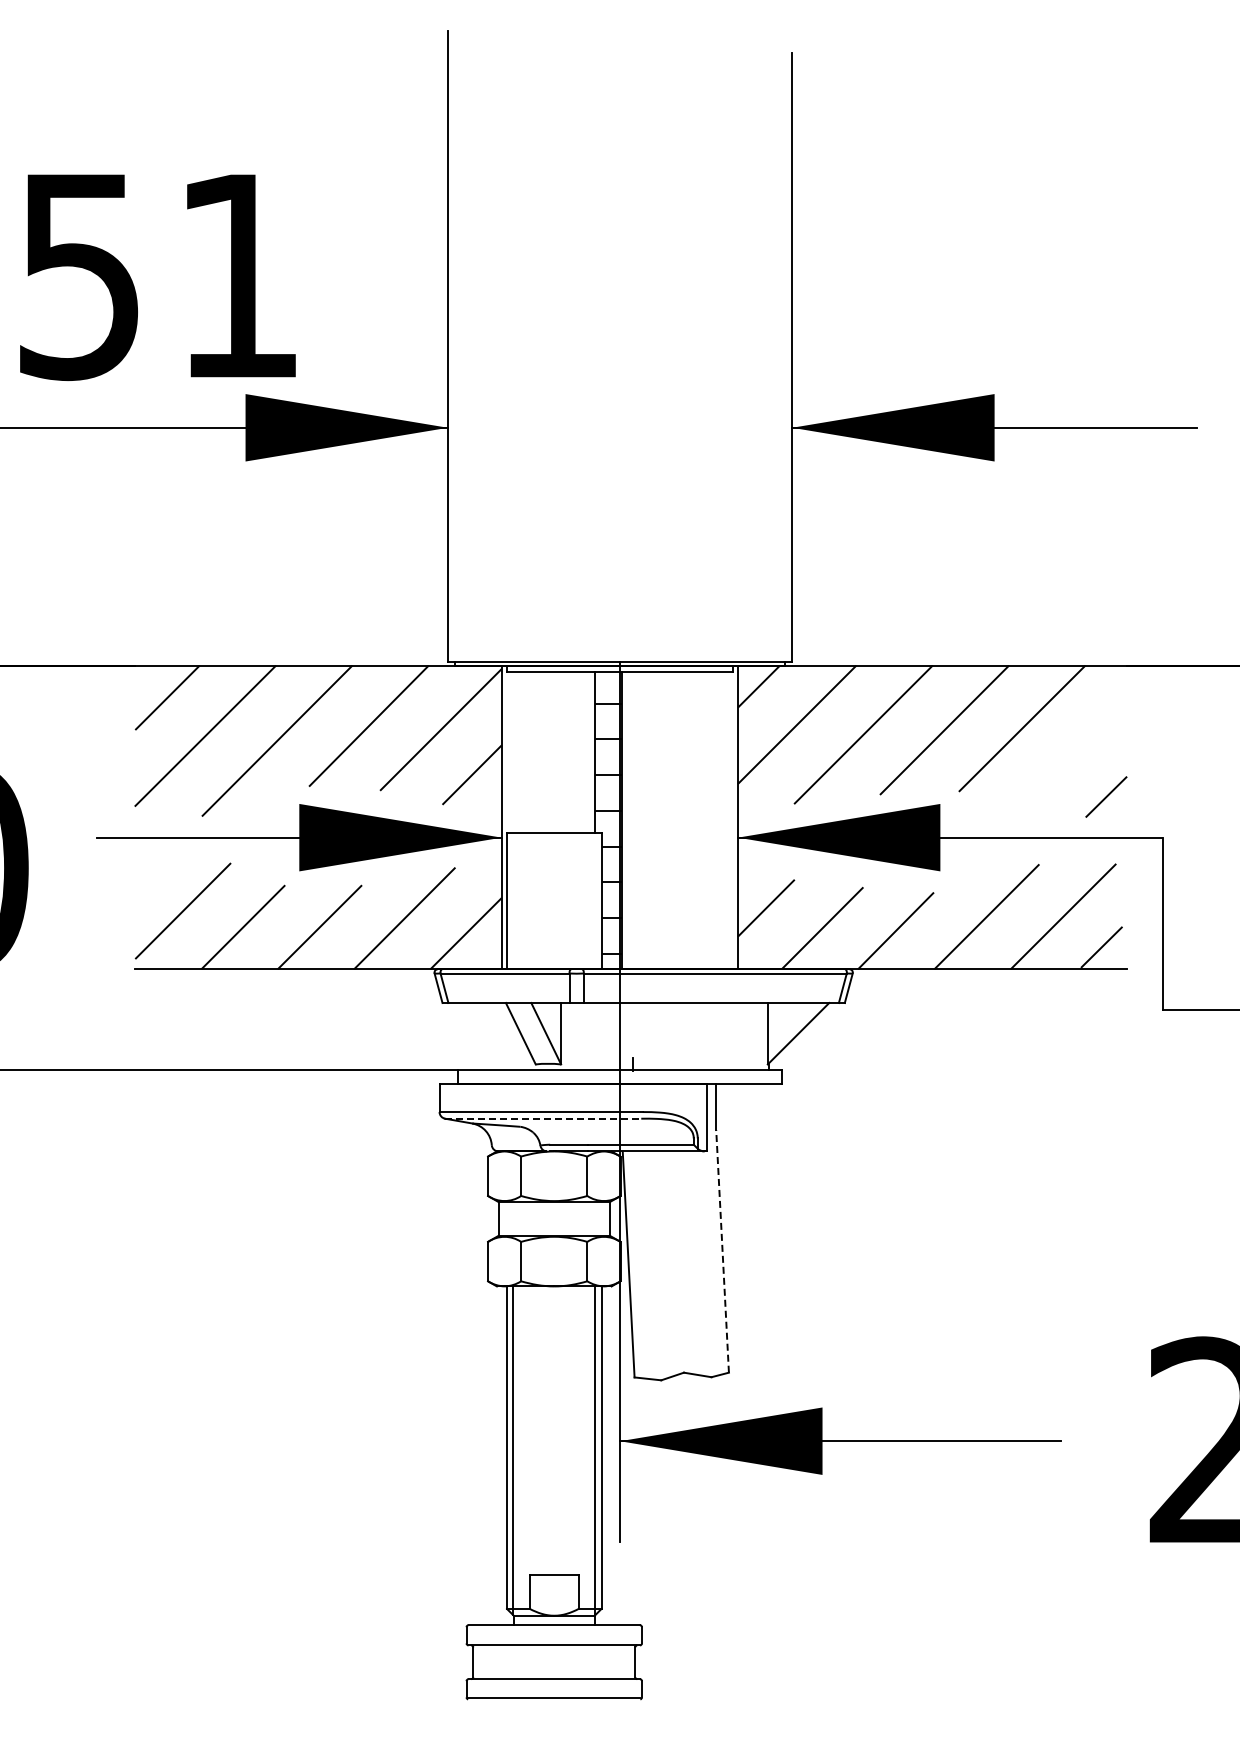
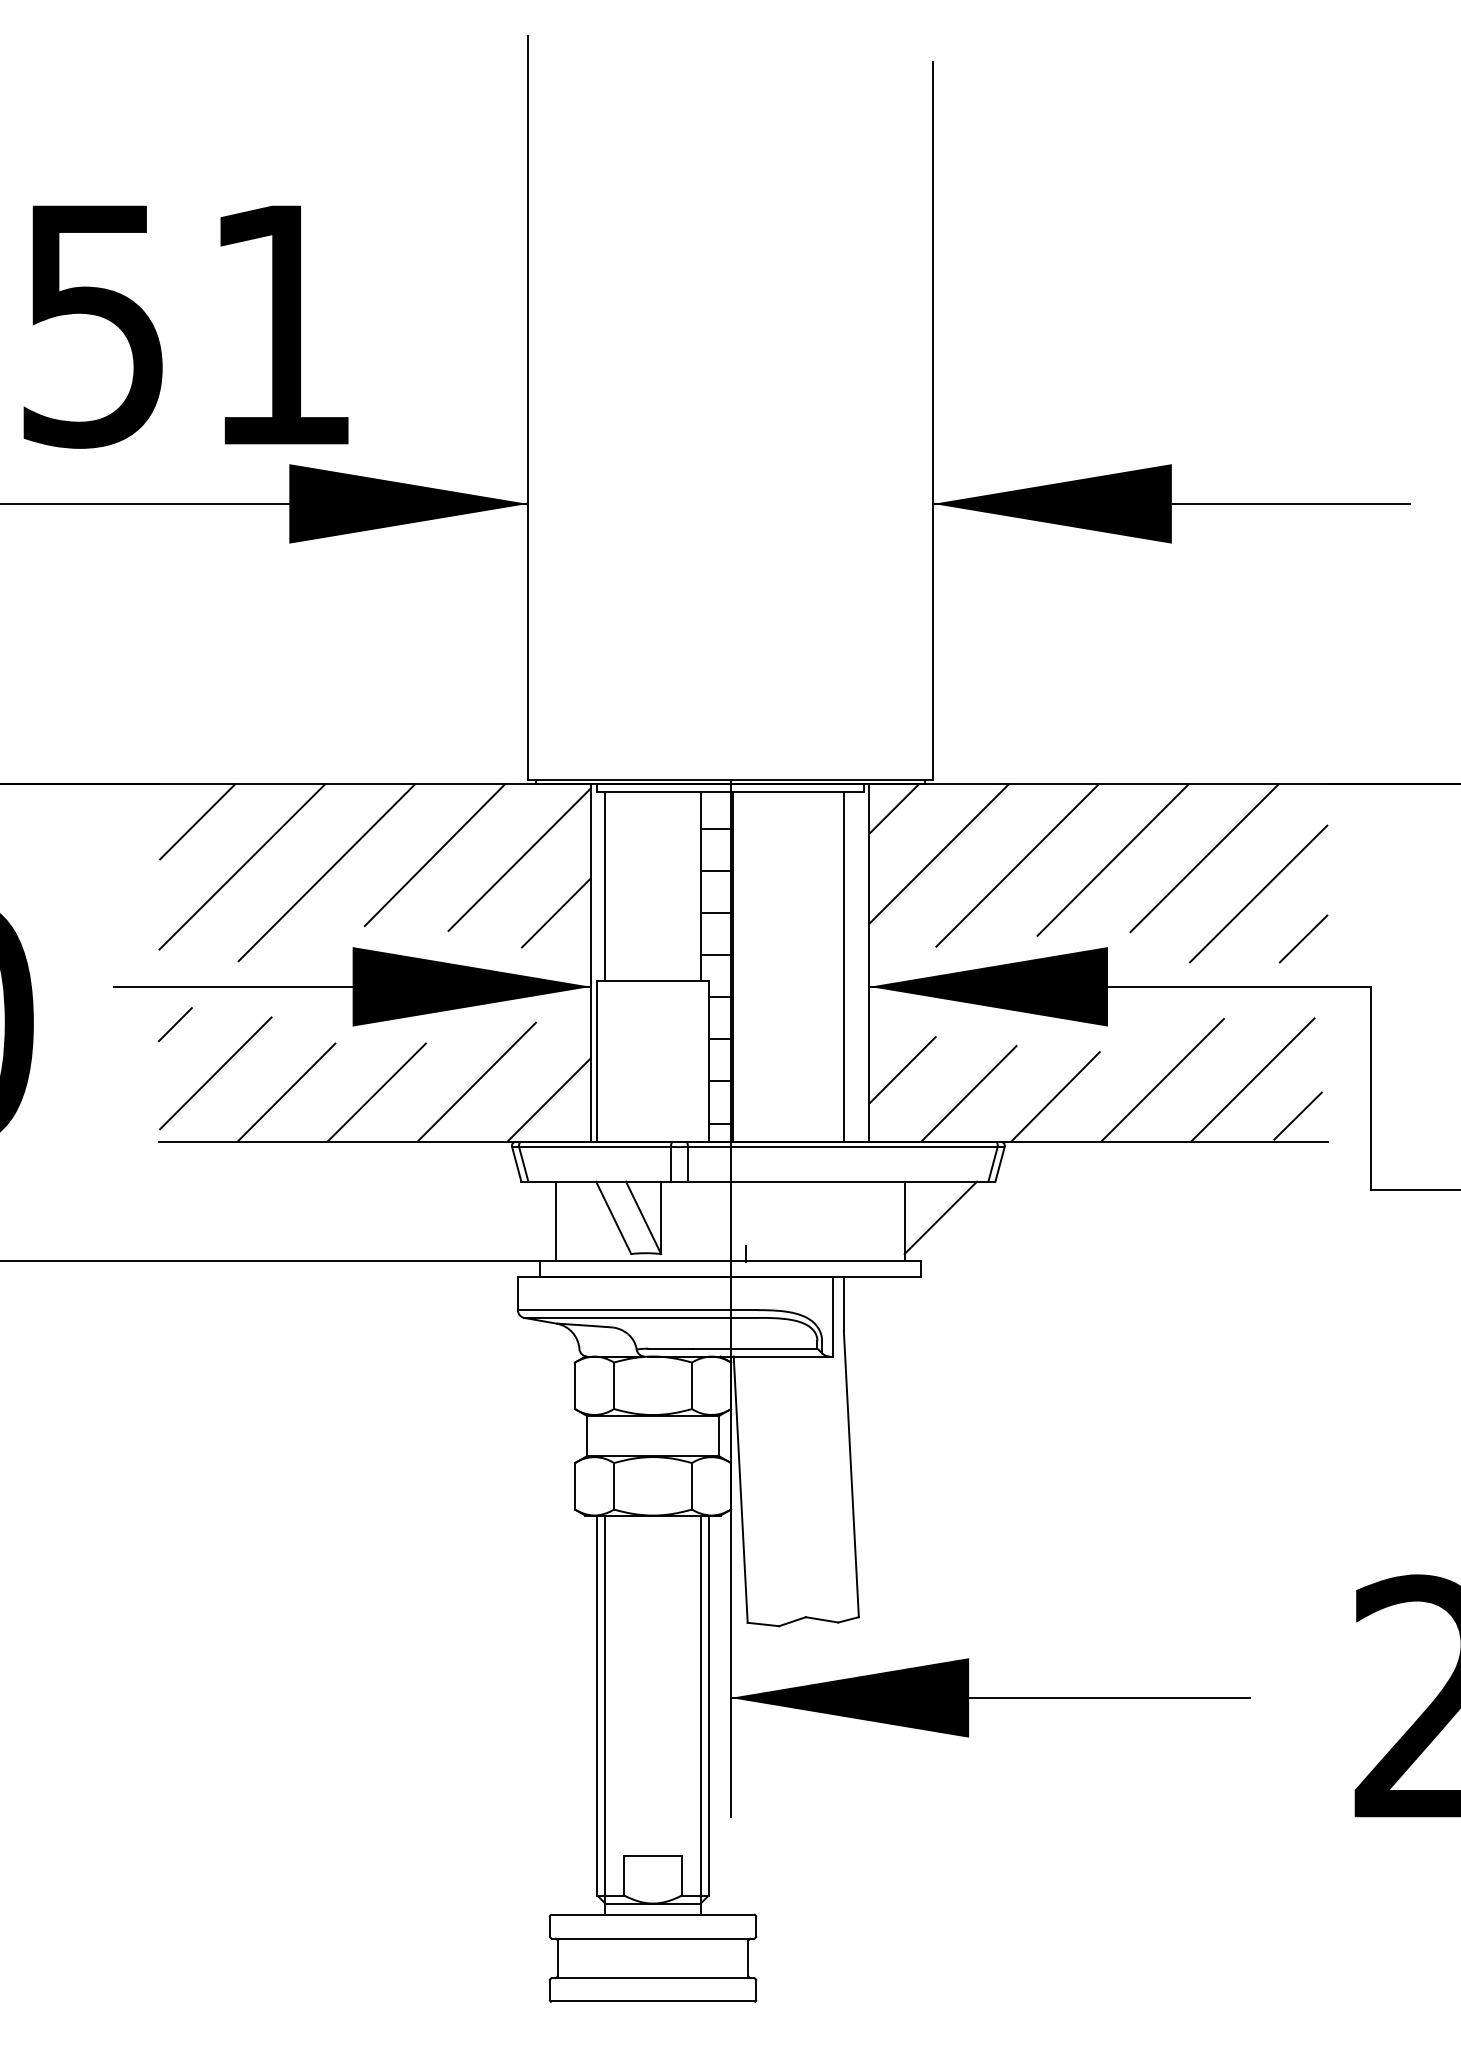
line: (513, 752) -> (605, 886), added
line: (1068, 758) -> (1258, 893), added
line: (716, 820) -> (844, 966), added
line: (148, 869) -> (174, 1024), added
line: (471, 1036) -> (555, 1221), added
line: (543, 1118) -> (640, 1317), dashed -> solid
line: (722, 1250) -> (851, 1473), dashed -> solid

